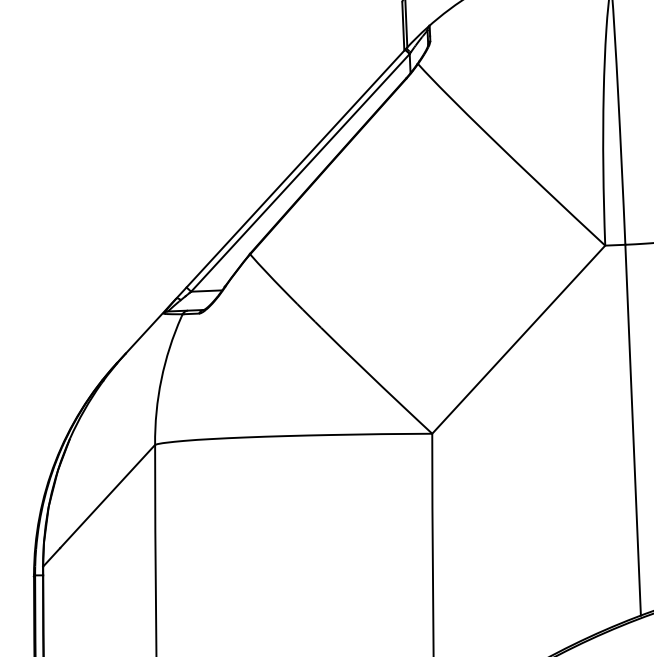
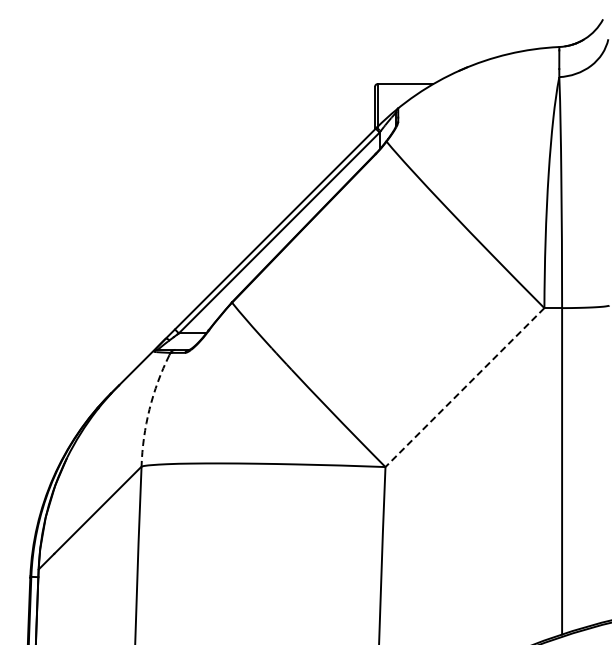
line: (518, 339) -> (464, 387), solid -> dashed
arc: (161, 379) -> (149, 409), solid -> dashed

